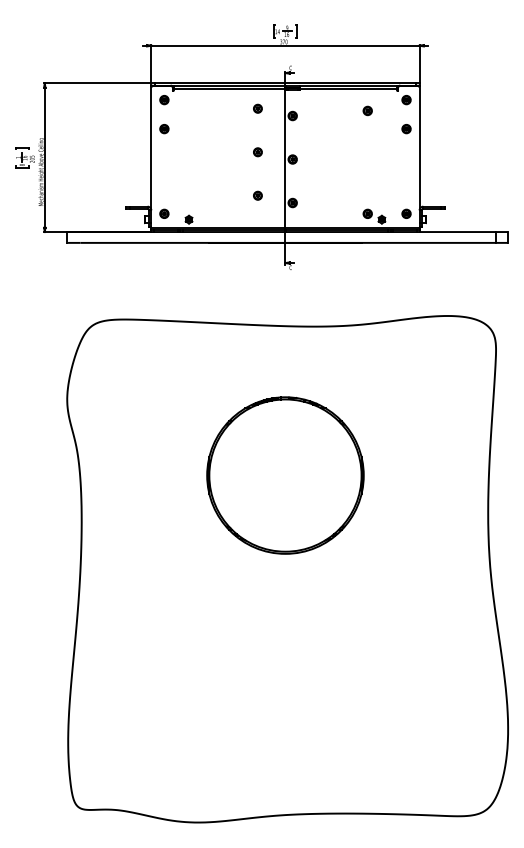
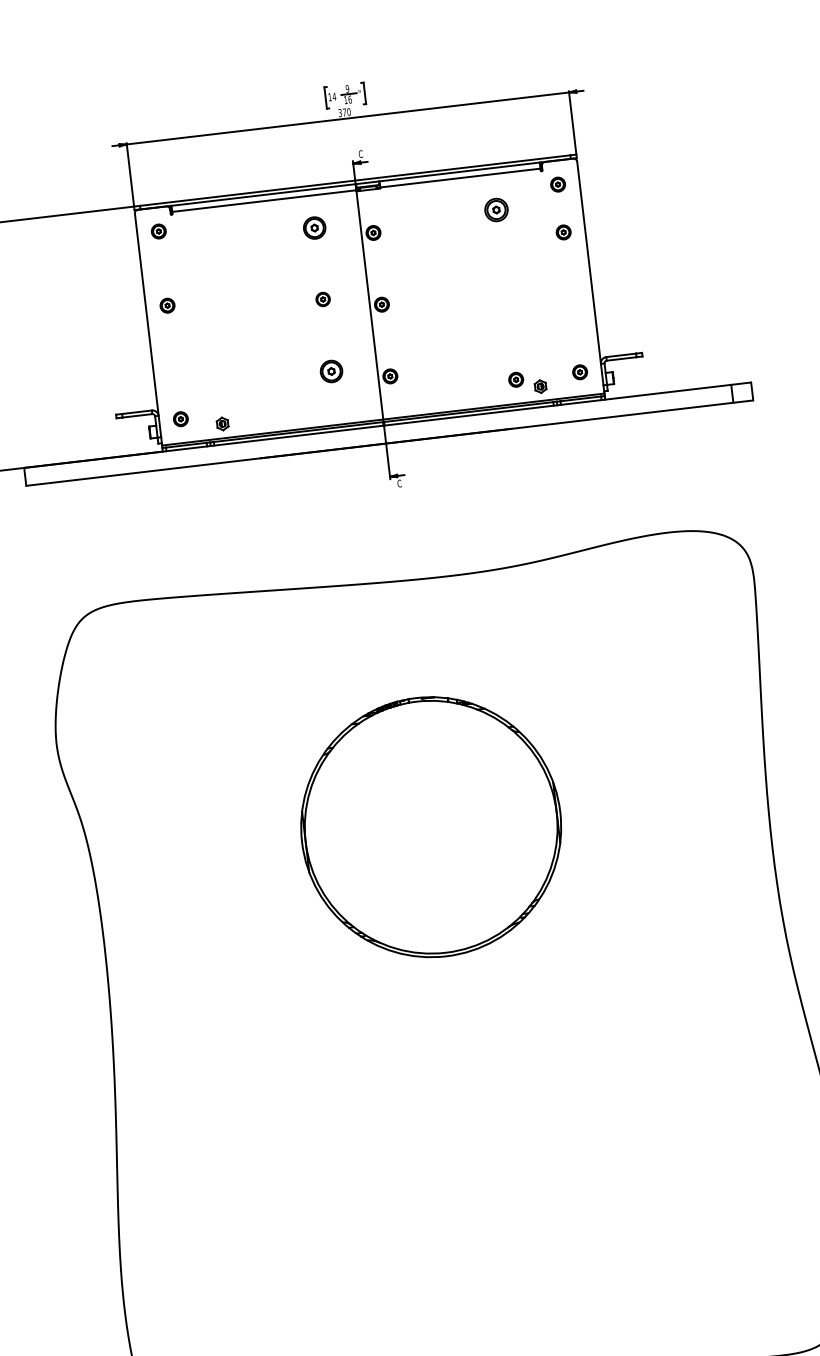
part: (257, 108) -> (313, 227), size x1.6
part: (367, 110) -> (495, 209), size x1.6
part: (164, 129) -> (167, 306), moved
part: (257, 195) -> (330, 370), size x1.6

